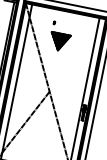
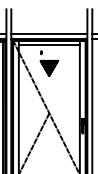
line: (64, 15) -> (48, 44), added

